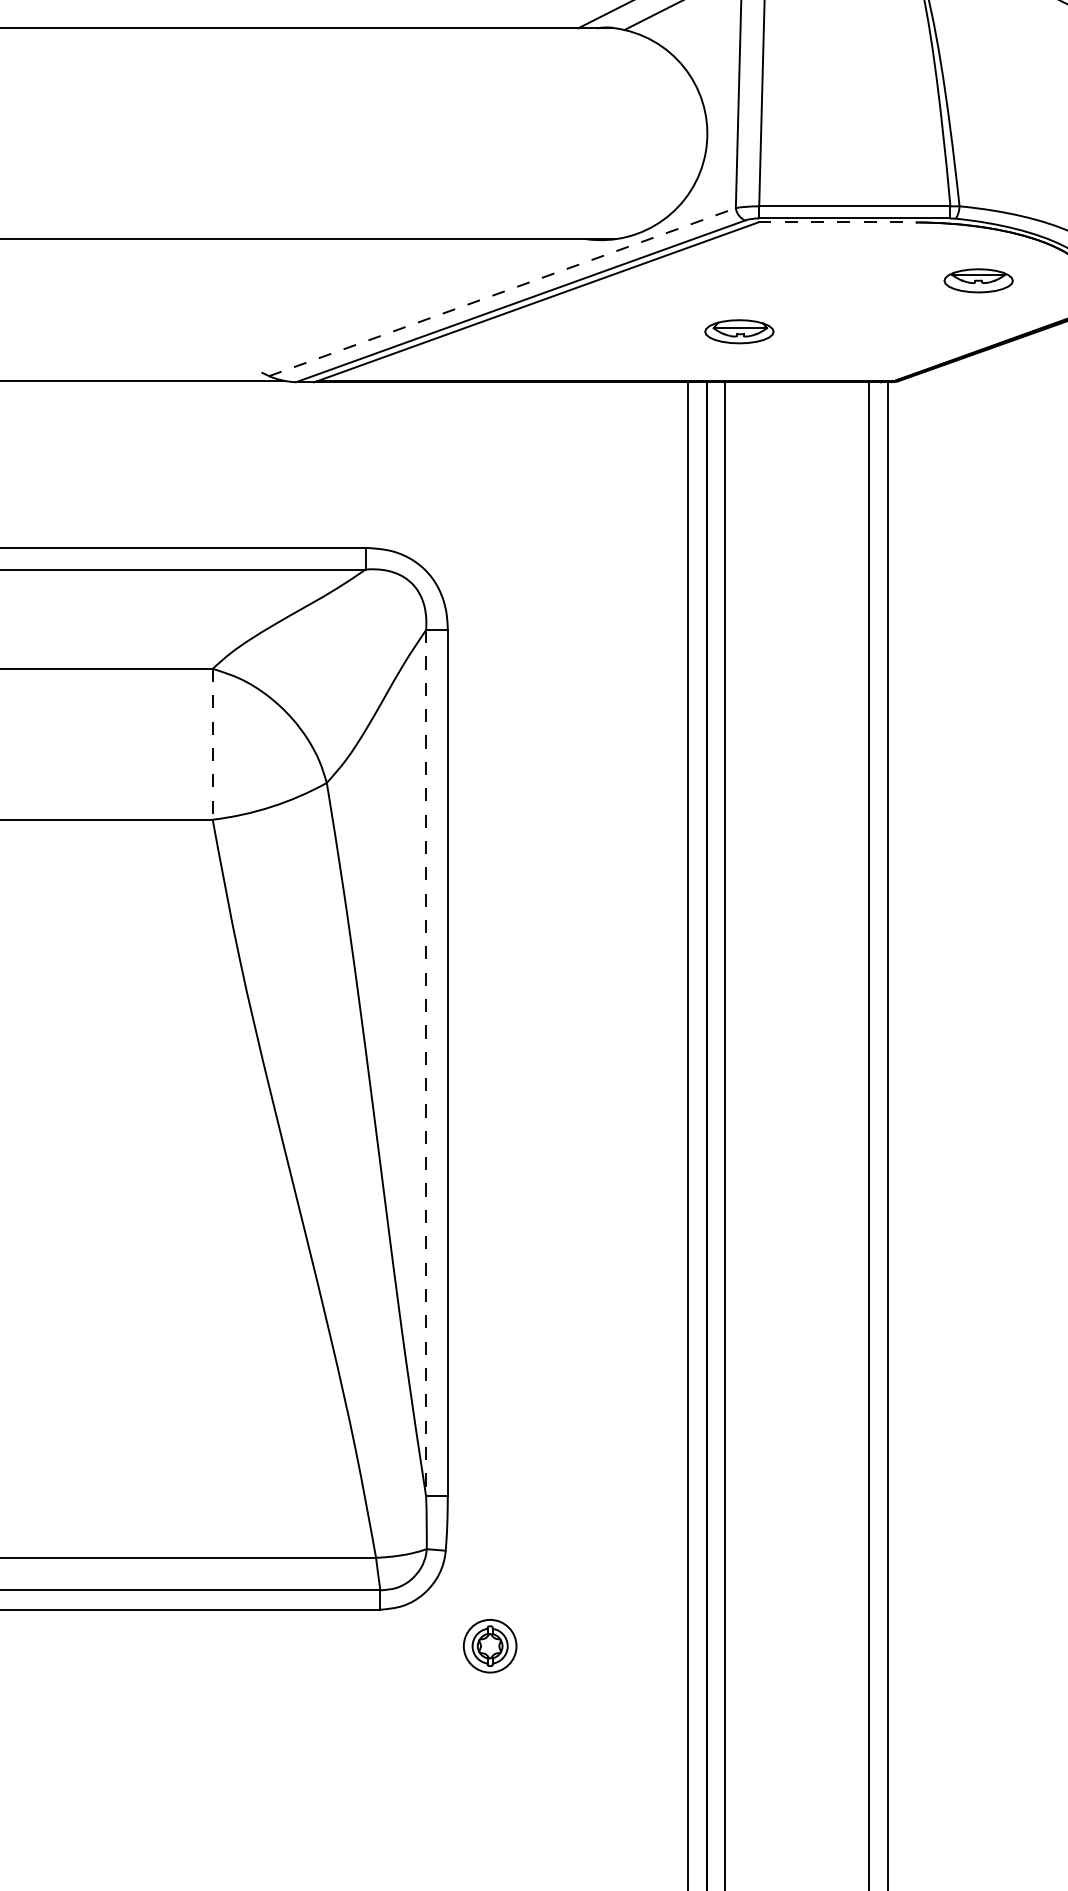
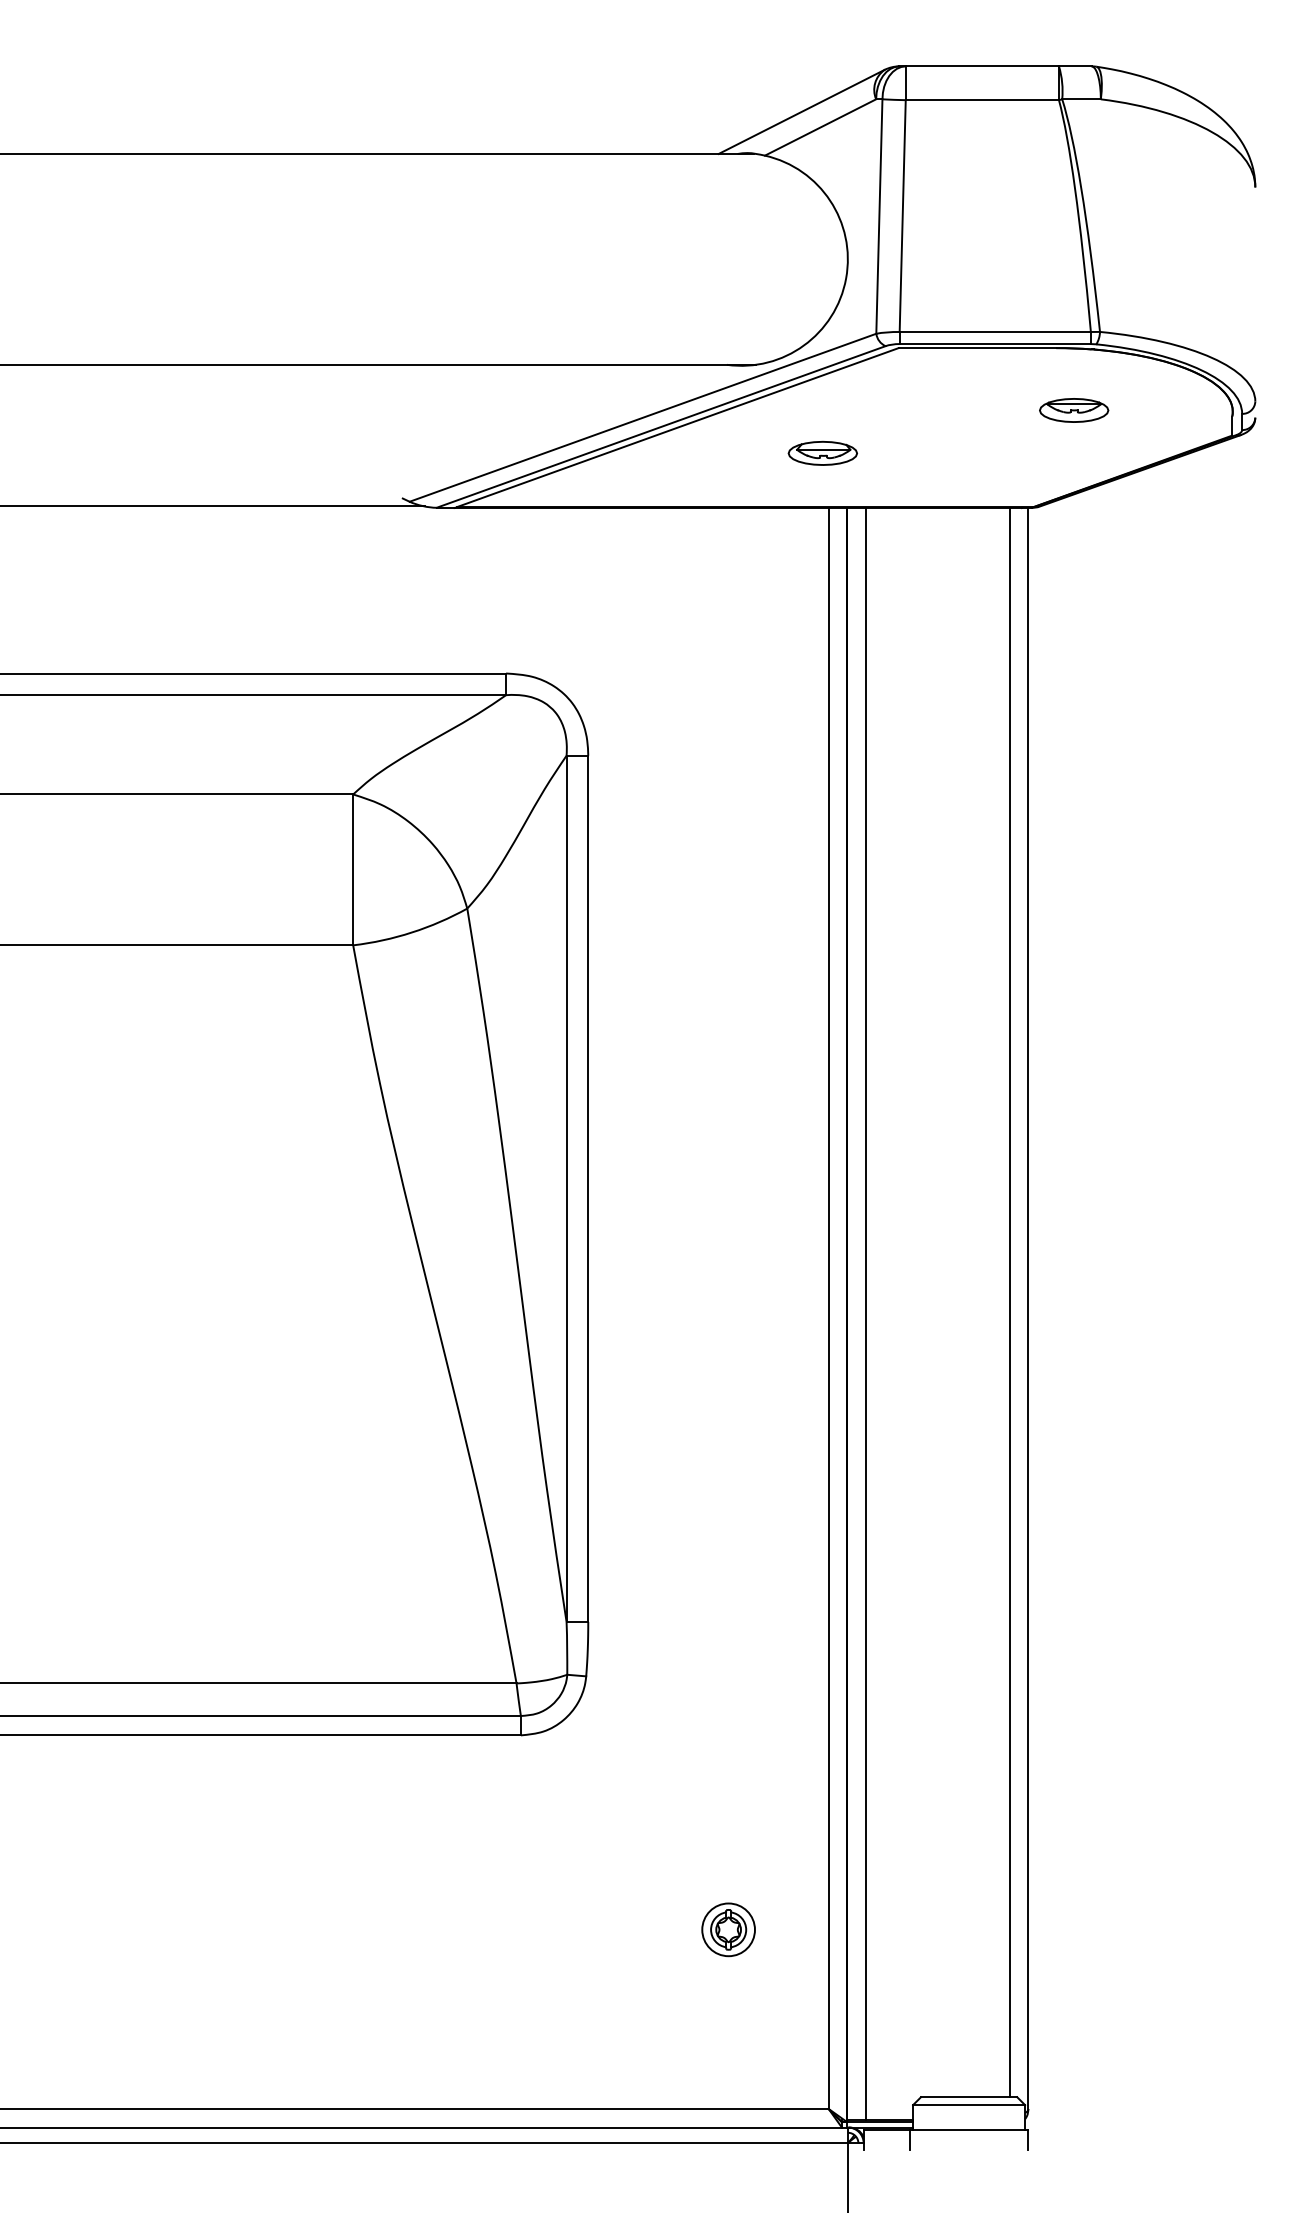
line: (837, 222) -> (977, 348), dashed -> solid
part: (979, 280) -> (1074, 410), moved
line: (503, 291) -> (643, 417), dashed -> solid
part: (739, 330) -> (822, 452), moved
line: (213, 744) -> (353, 870), dashed -> solid
line: (426, 1063) -> (566, 1189), dashed -> solid
part: (490, 1645) -> (728, 1929), moved

